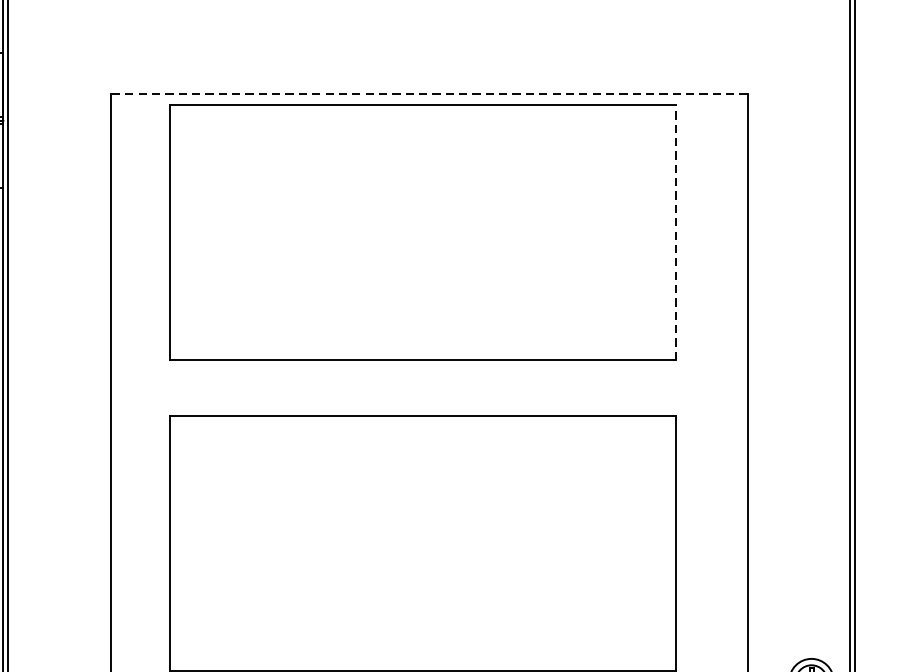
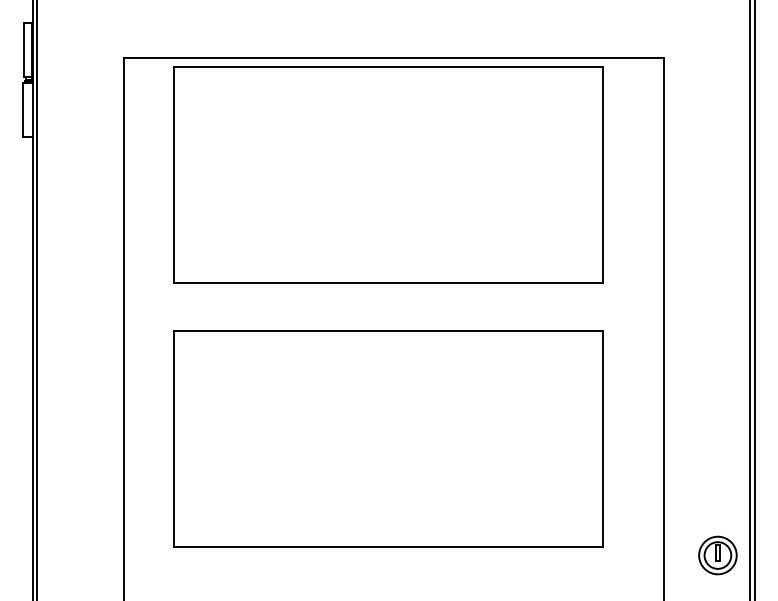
line: (428, 94) -> (393, 58), dashed -> solid
line: (675, 231) -> (602, 174), dashed -> solid

